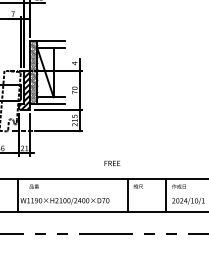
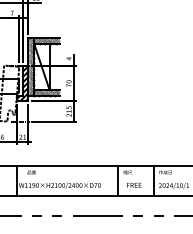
hatch: (50, 44) -> (46, 41), added
hatch: (50, 100) -> (46, 92), added
text: (112, 162) -> (134, 184), moved

